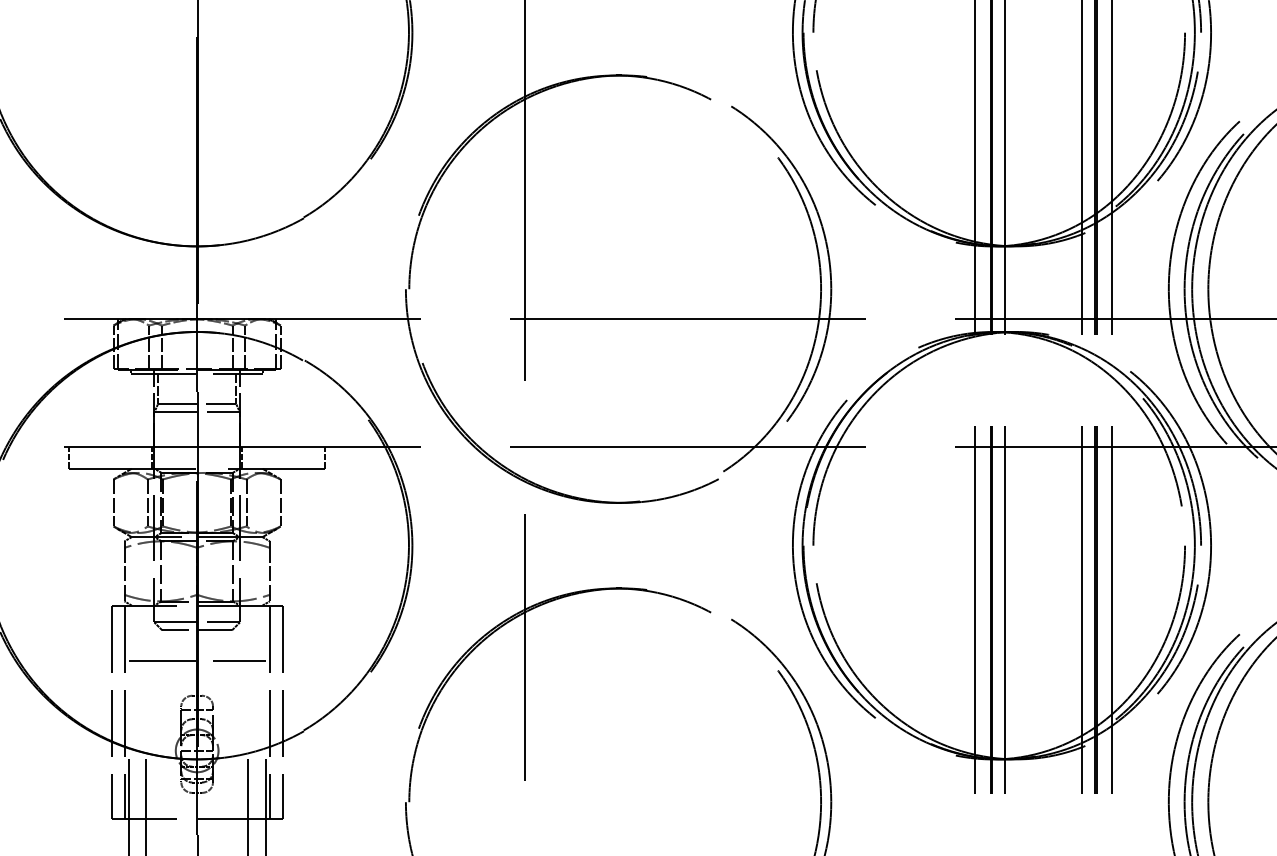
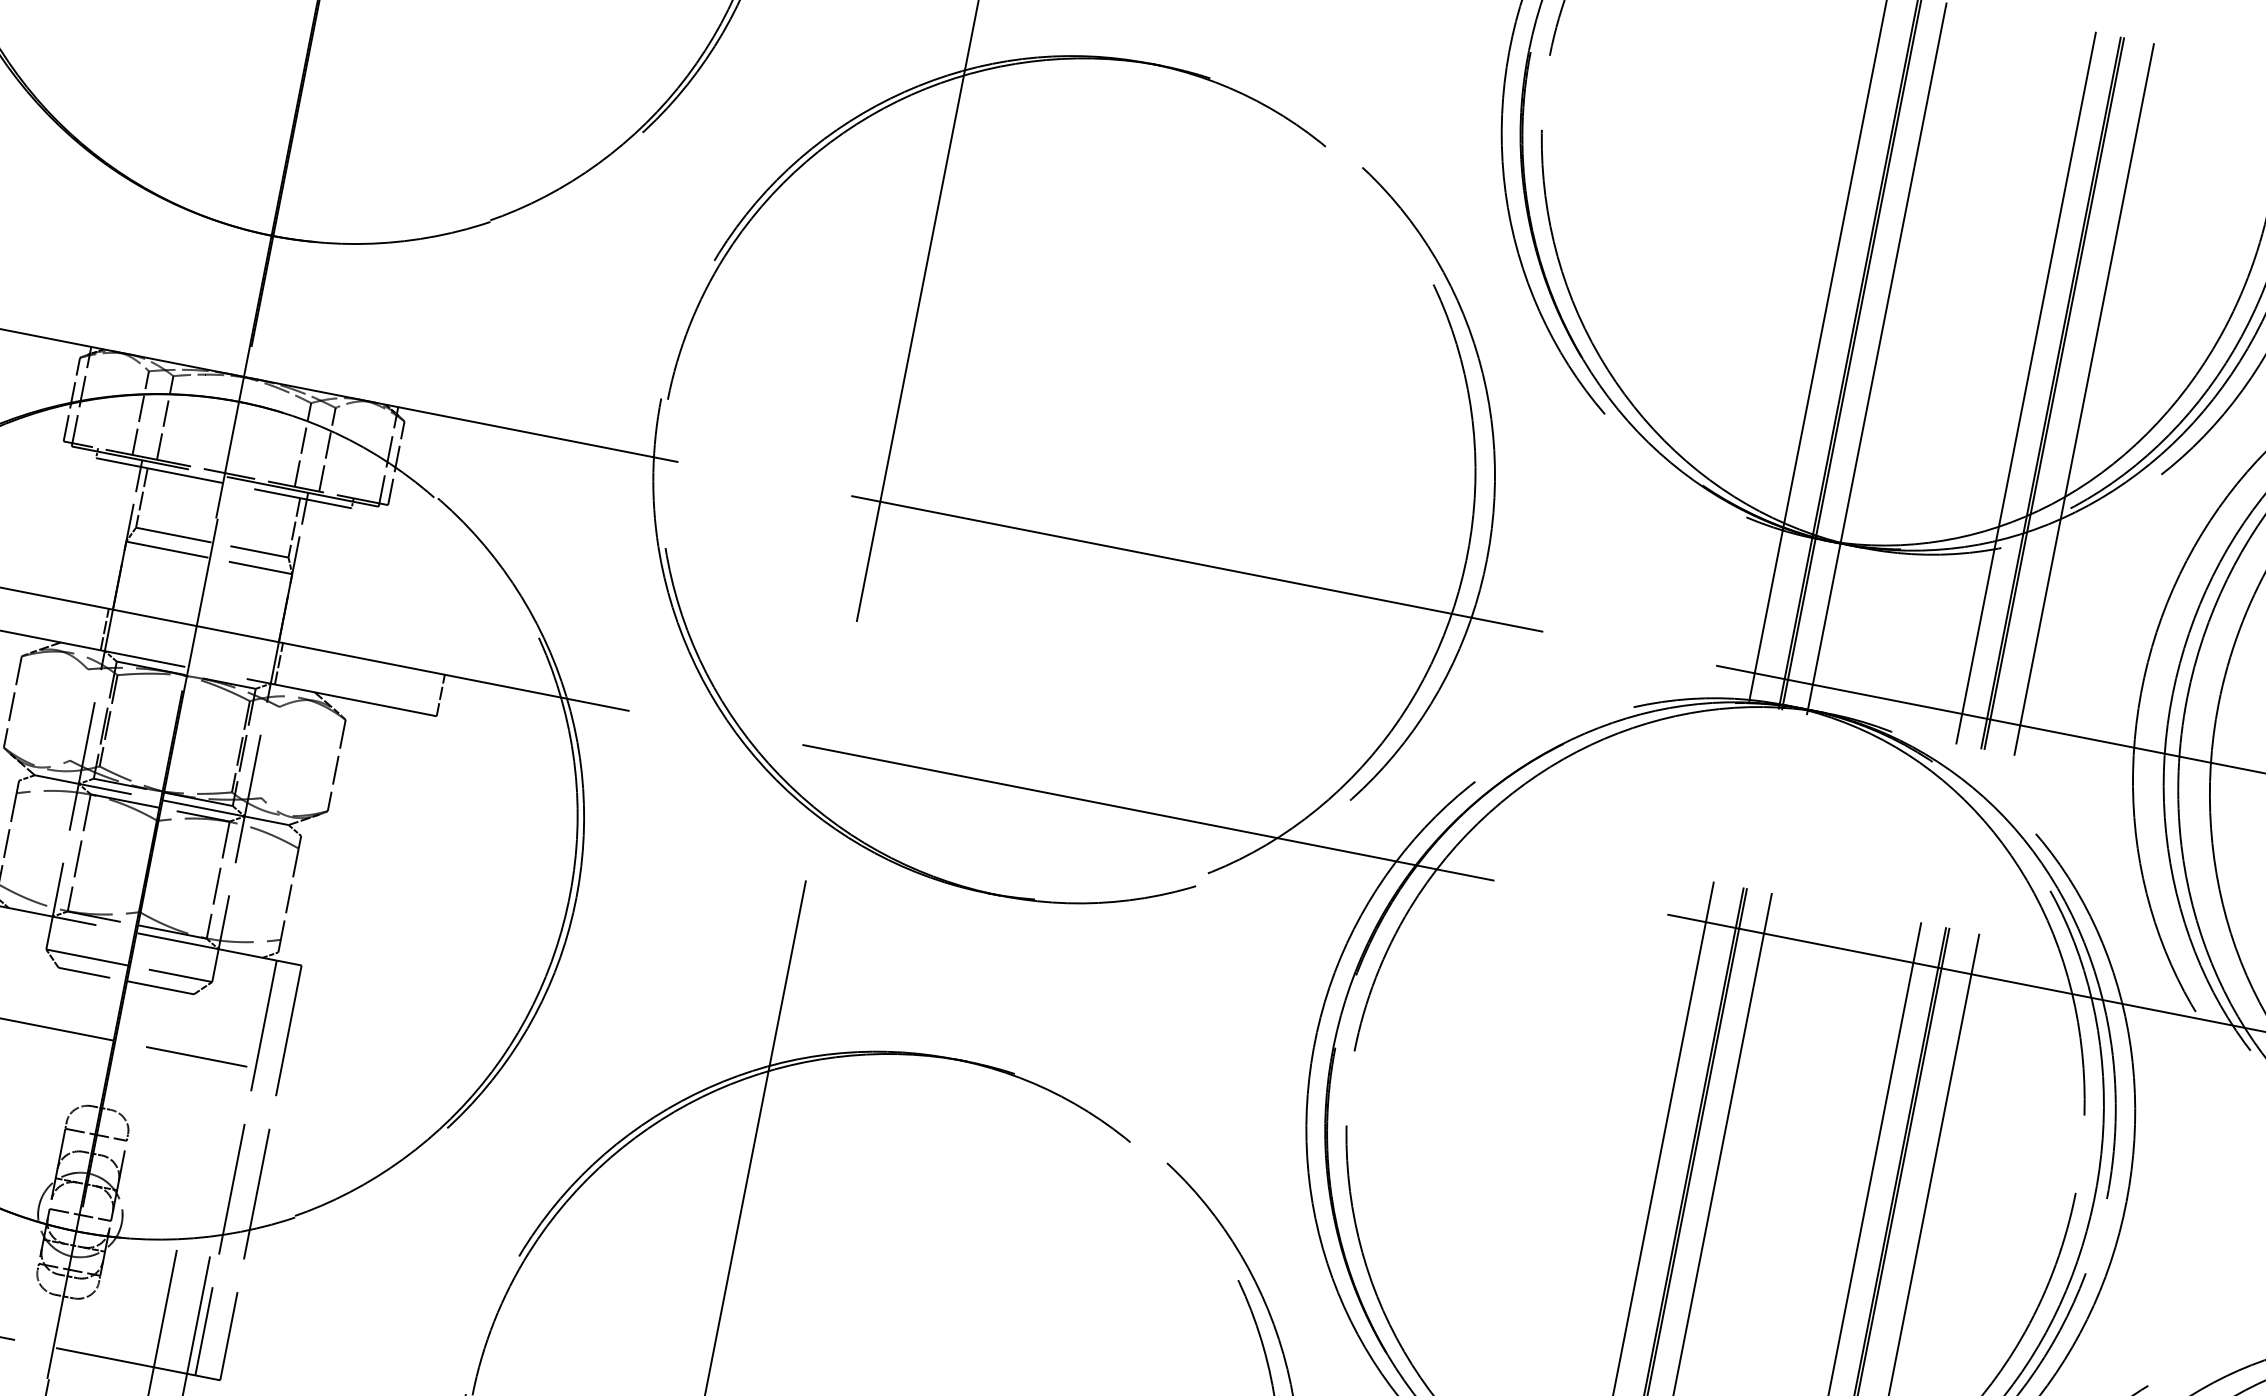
line: (147, 502) -> (78, 714), removed
line: (246, 502) -> (270, 751), removed

